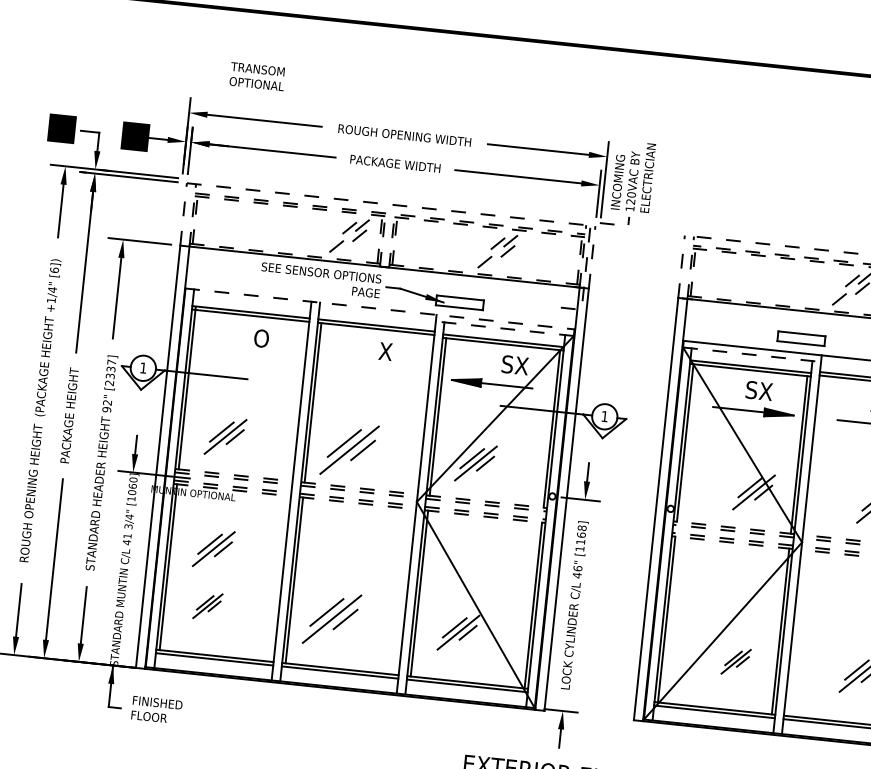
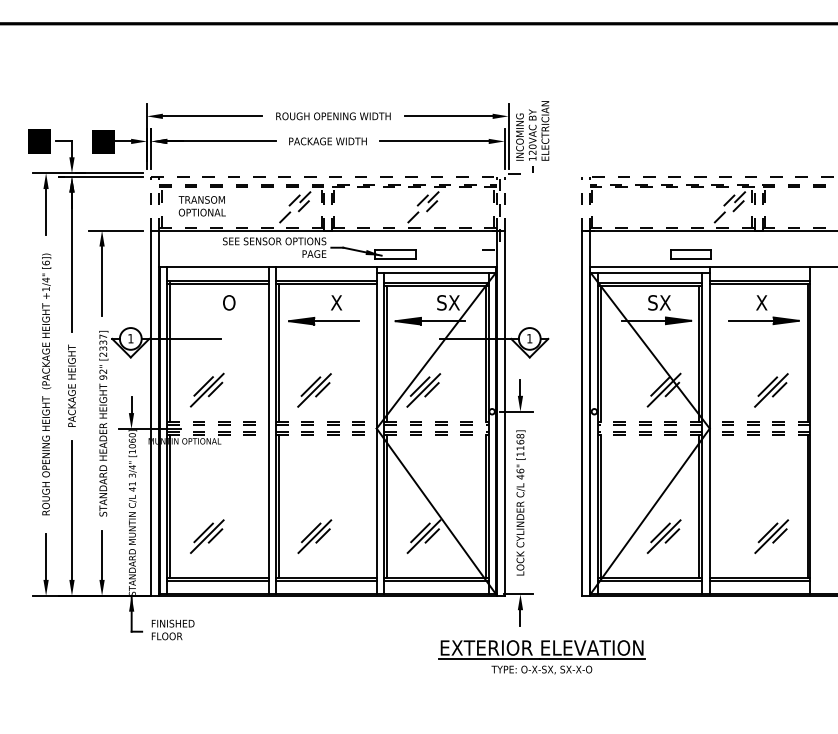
text: (256, 76) -> (201, 206), moved
line: (380, 308) -> (328, 266), dashed -> solid
line: (504, 328) -> (436, 272), dashed -> solid
line: (752, 354) -> (650, 272), dashed -> solid
part: (368, 371) -> (323, 321), added
part: (349, 450) -> (314, 390), size x0.71
part: (212, 548) -> (206, 486), removed
part: (208, 606) -> (207, 536), size x1.43
part: (331, 619) -> (314, 536), size x0.71
part: (735, 661) -> (663, 536), size x1.43

